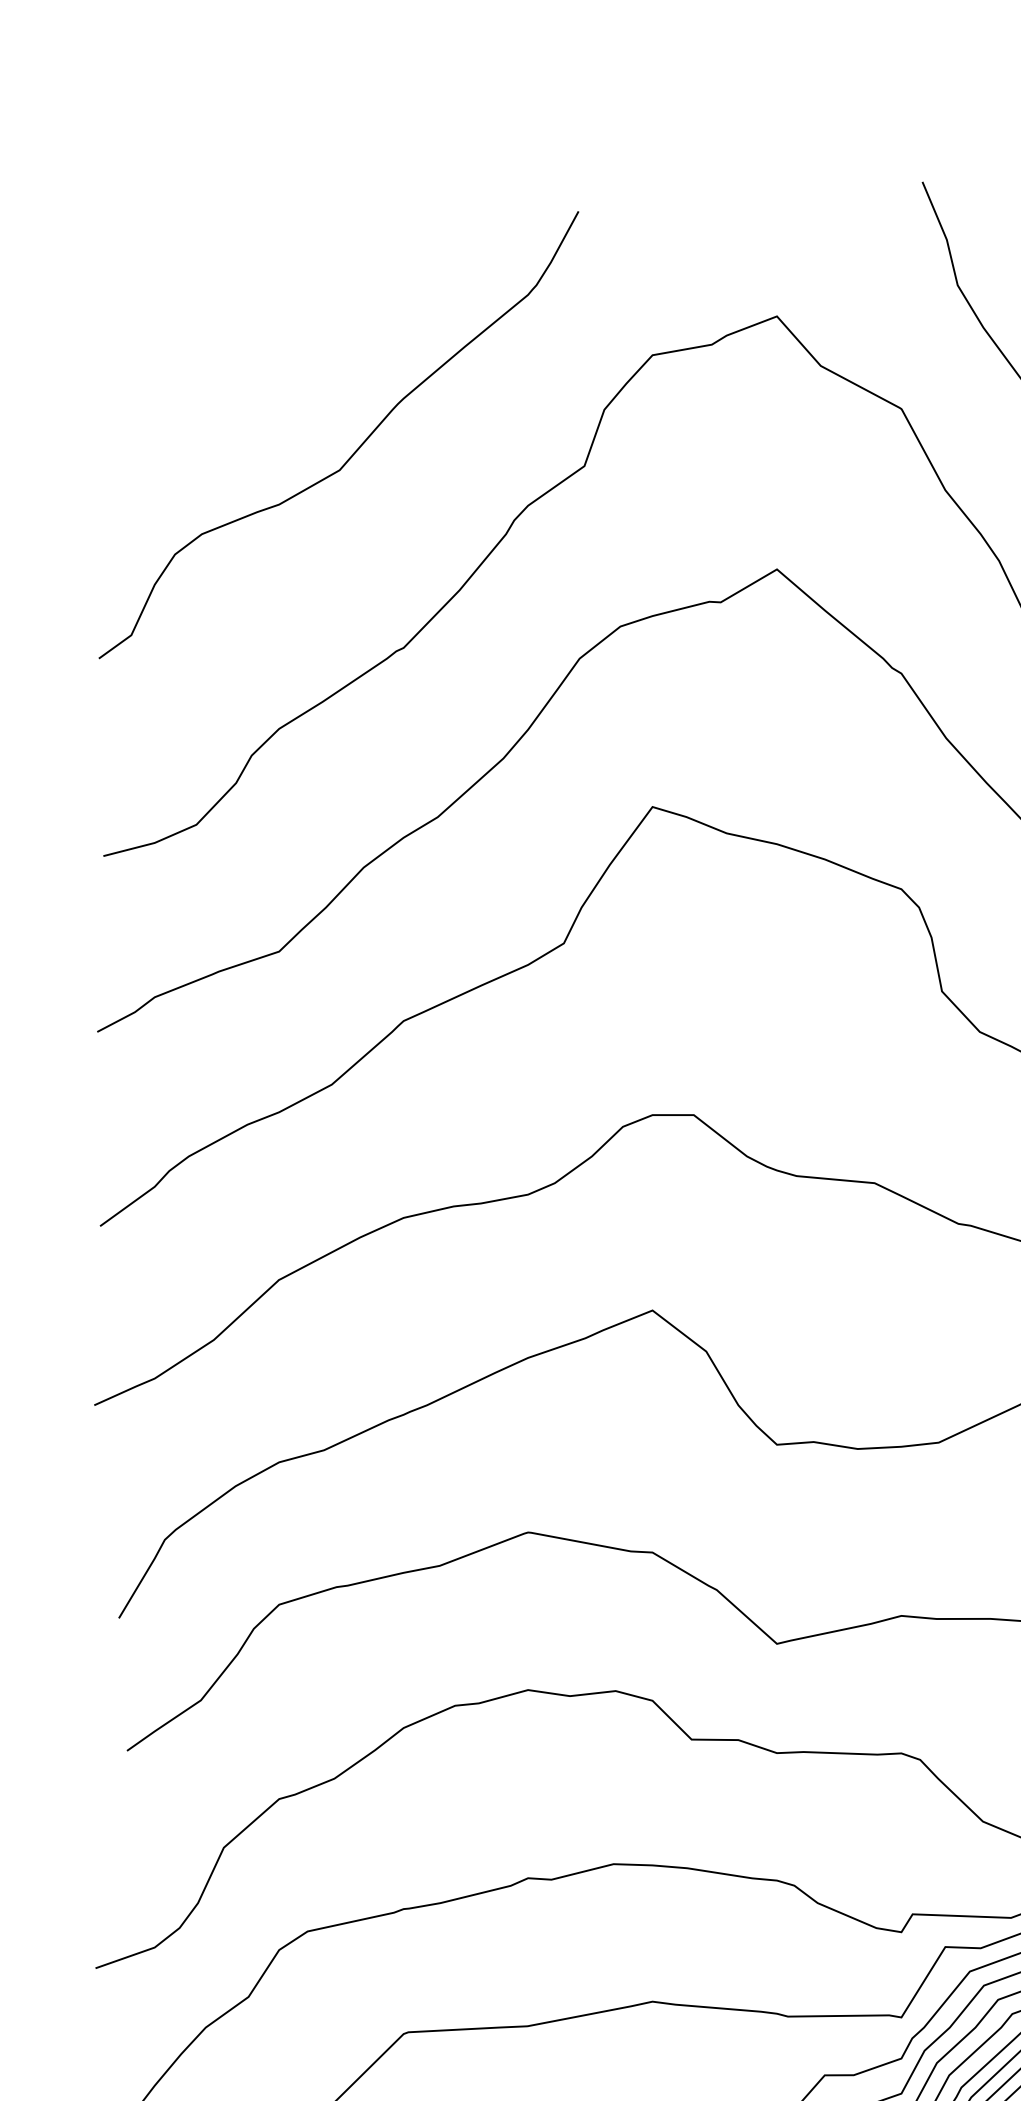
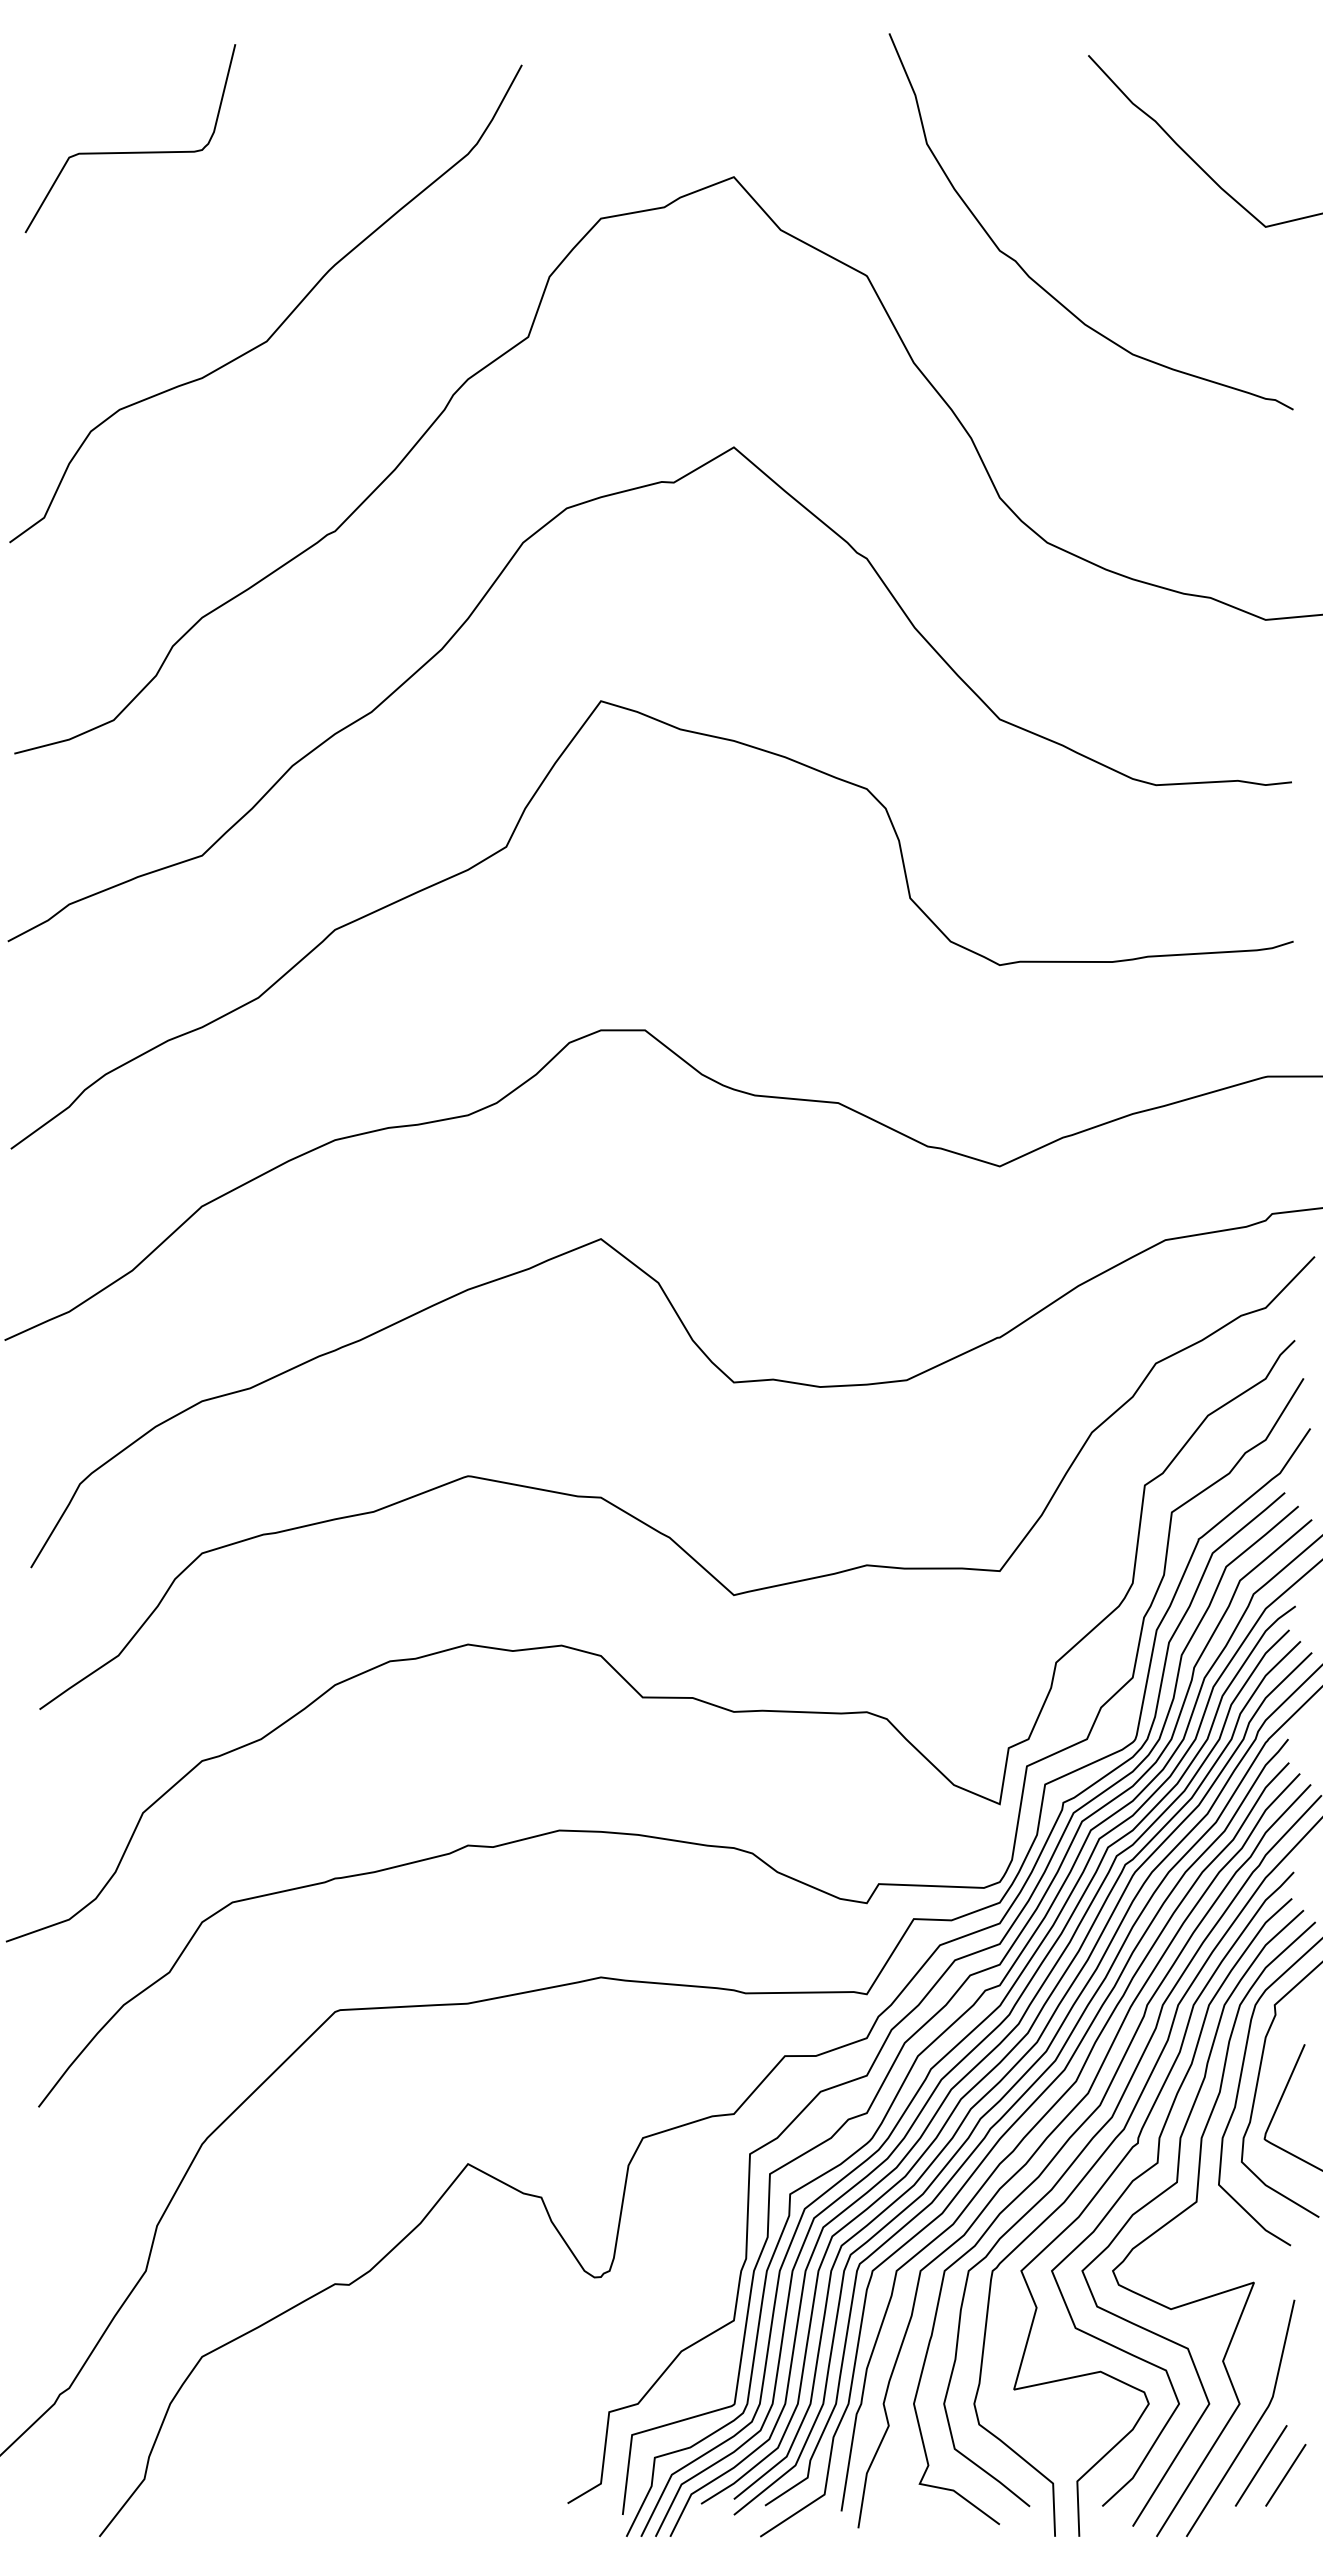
curve: (213, 292) -> (131, 151), added

